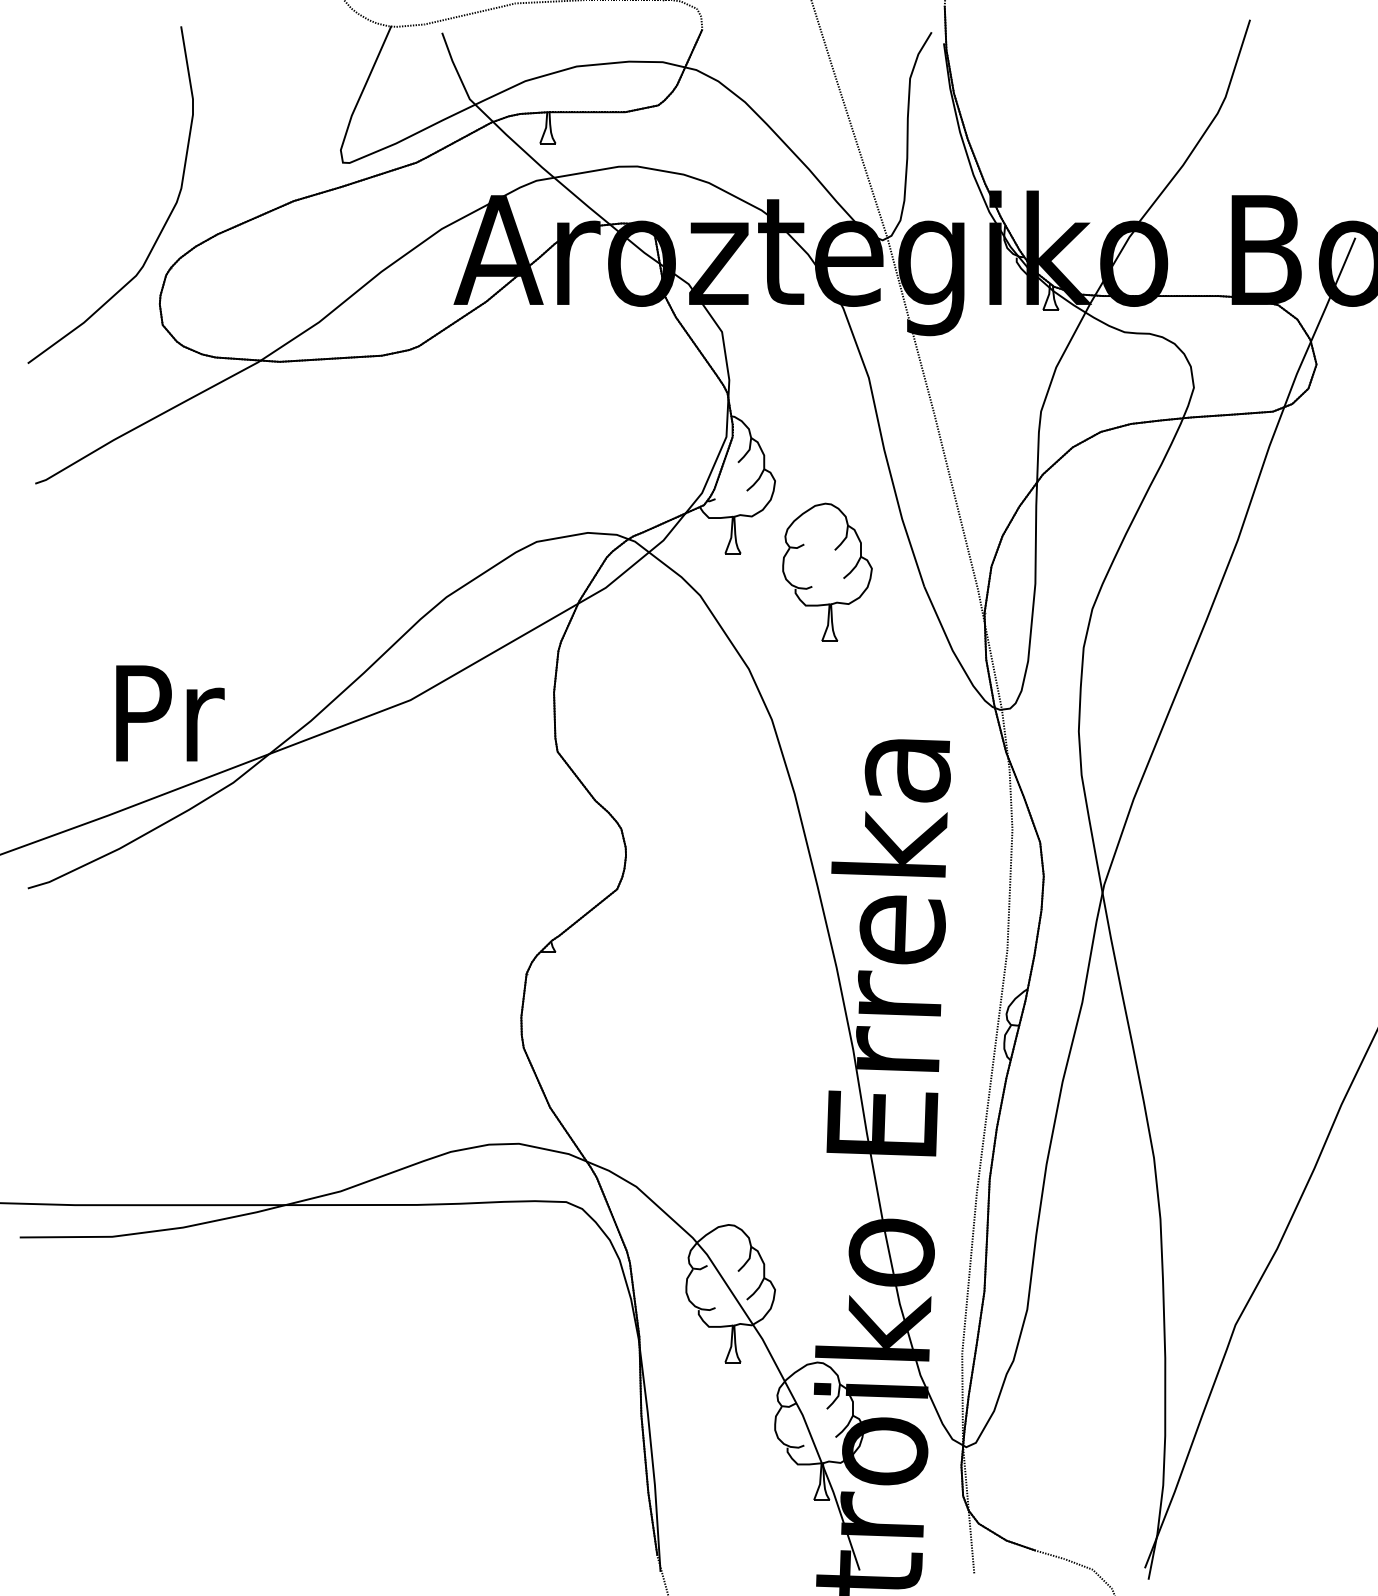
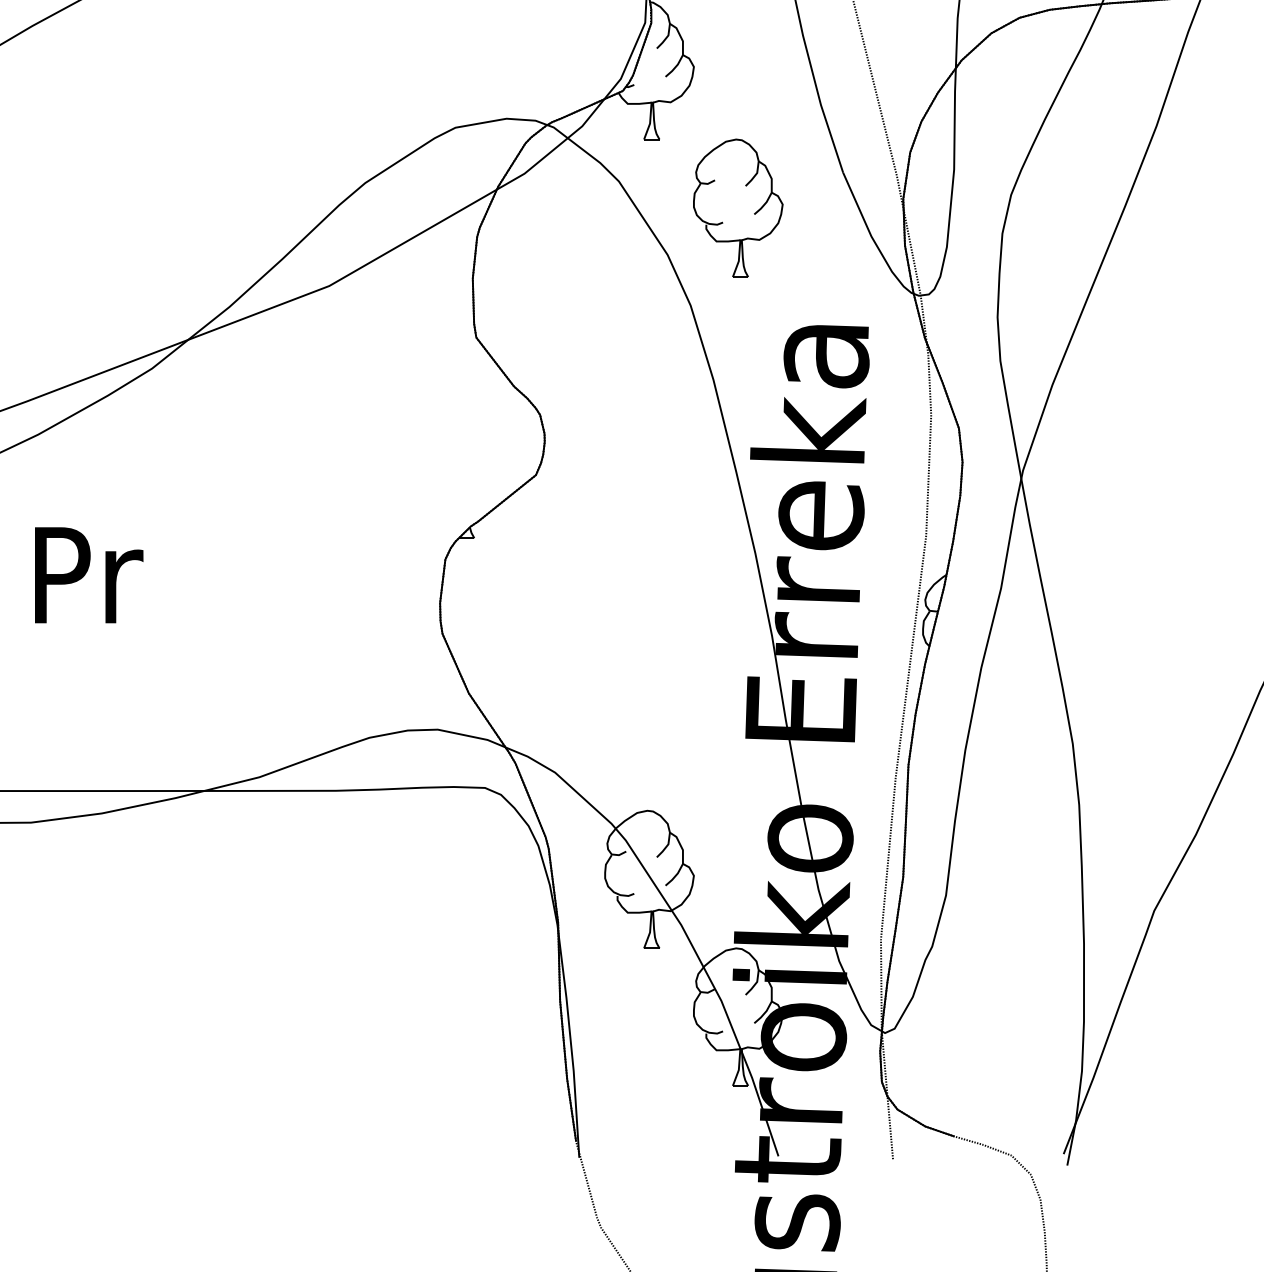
part: (827, 571) -> (738, 207), moved
text: (170, 713) -> (89, 575), moved

